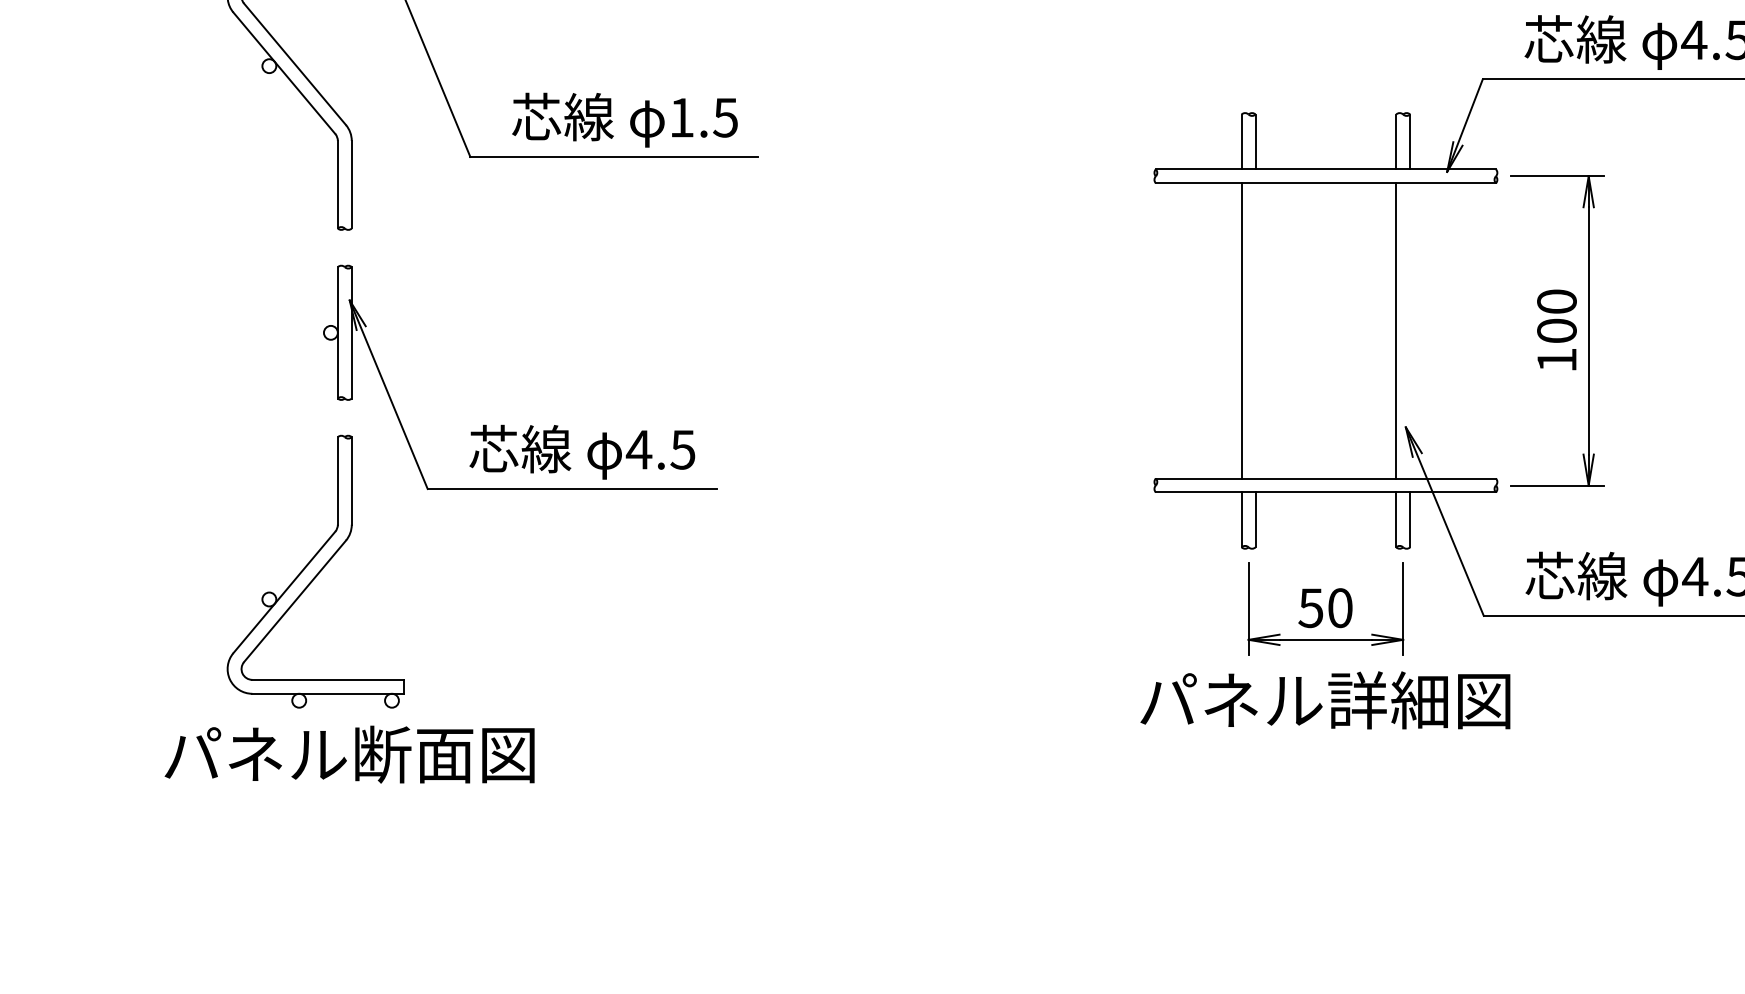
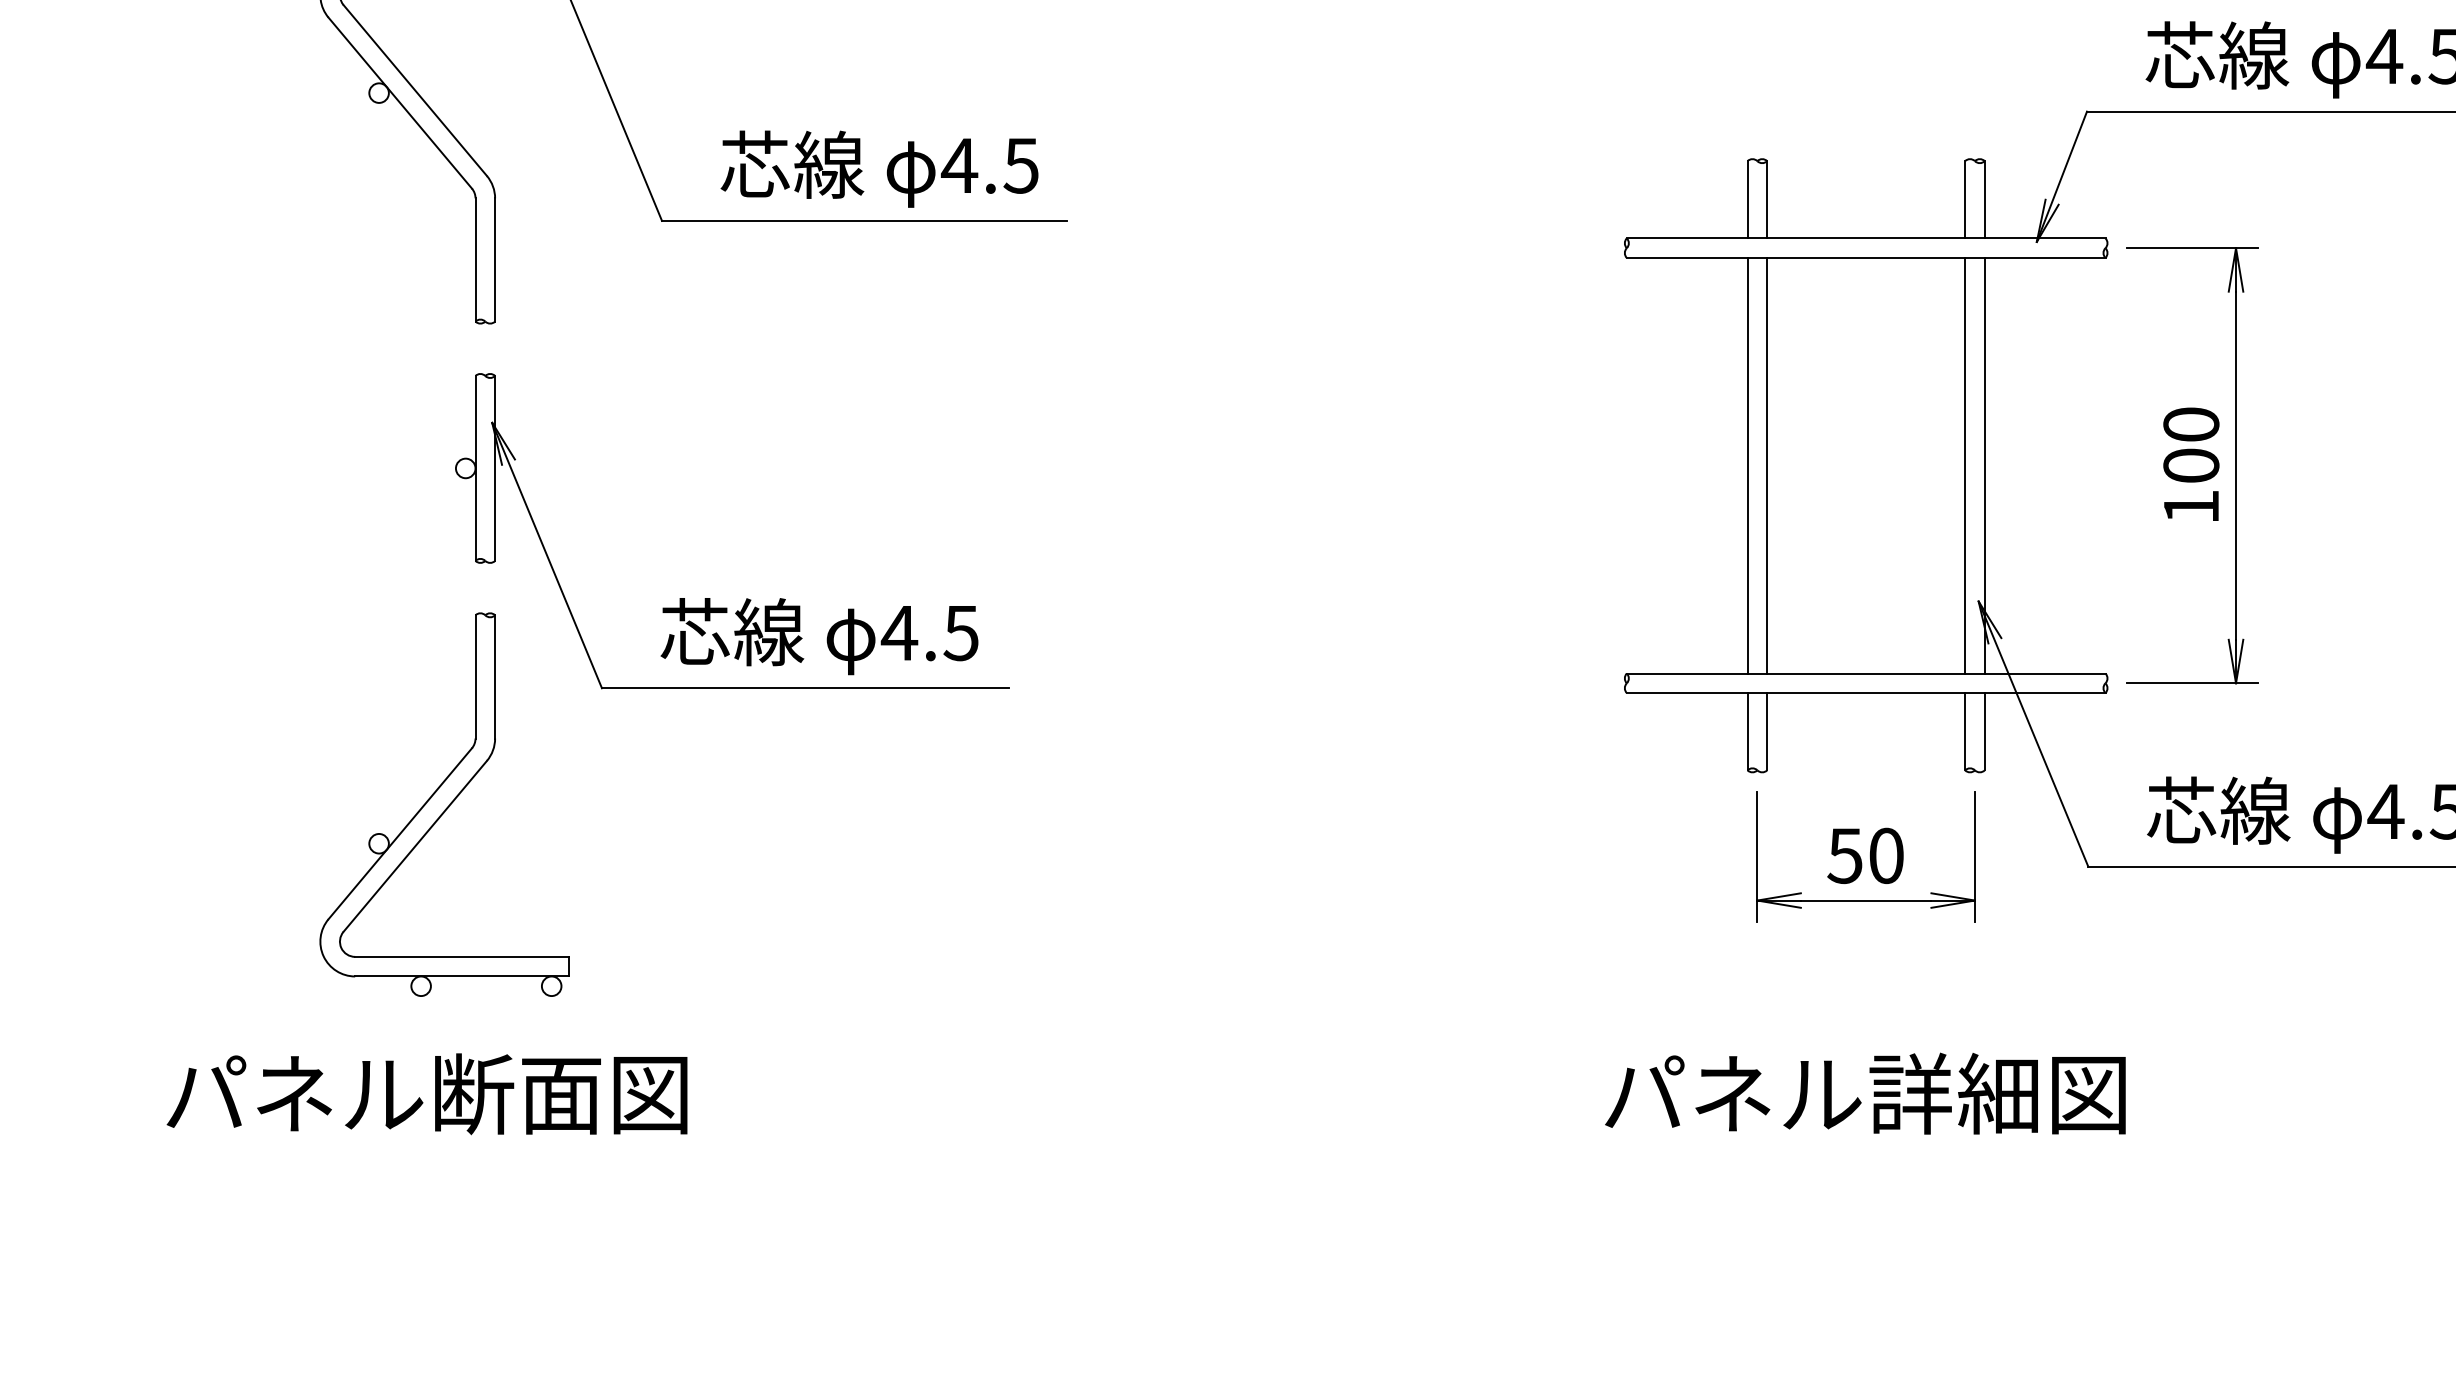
text: (681, 117) -> (959, 165), 1.5 -> 4.5
line: (1255, 330) -> (1767, 465), added
line: (1409, 330) -> (1984, 465), added
text: (1325, 700) -> (1865, 1093), moved
text: (349, 754) -> (426, 1094), moved

